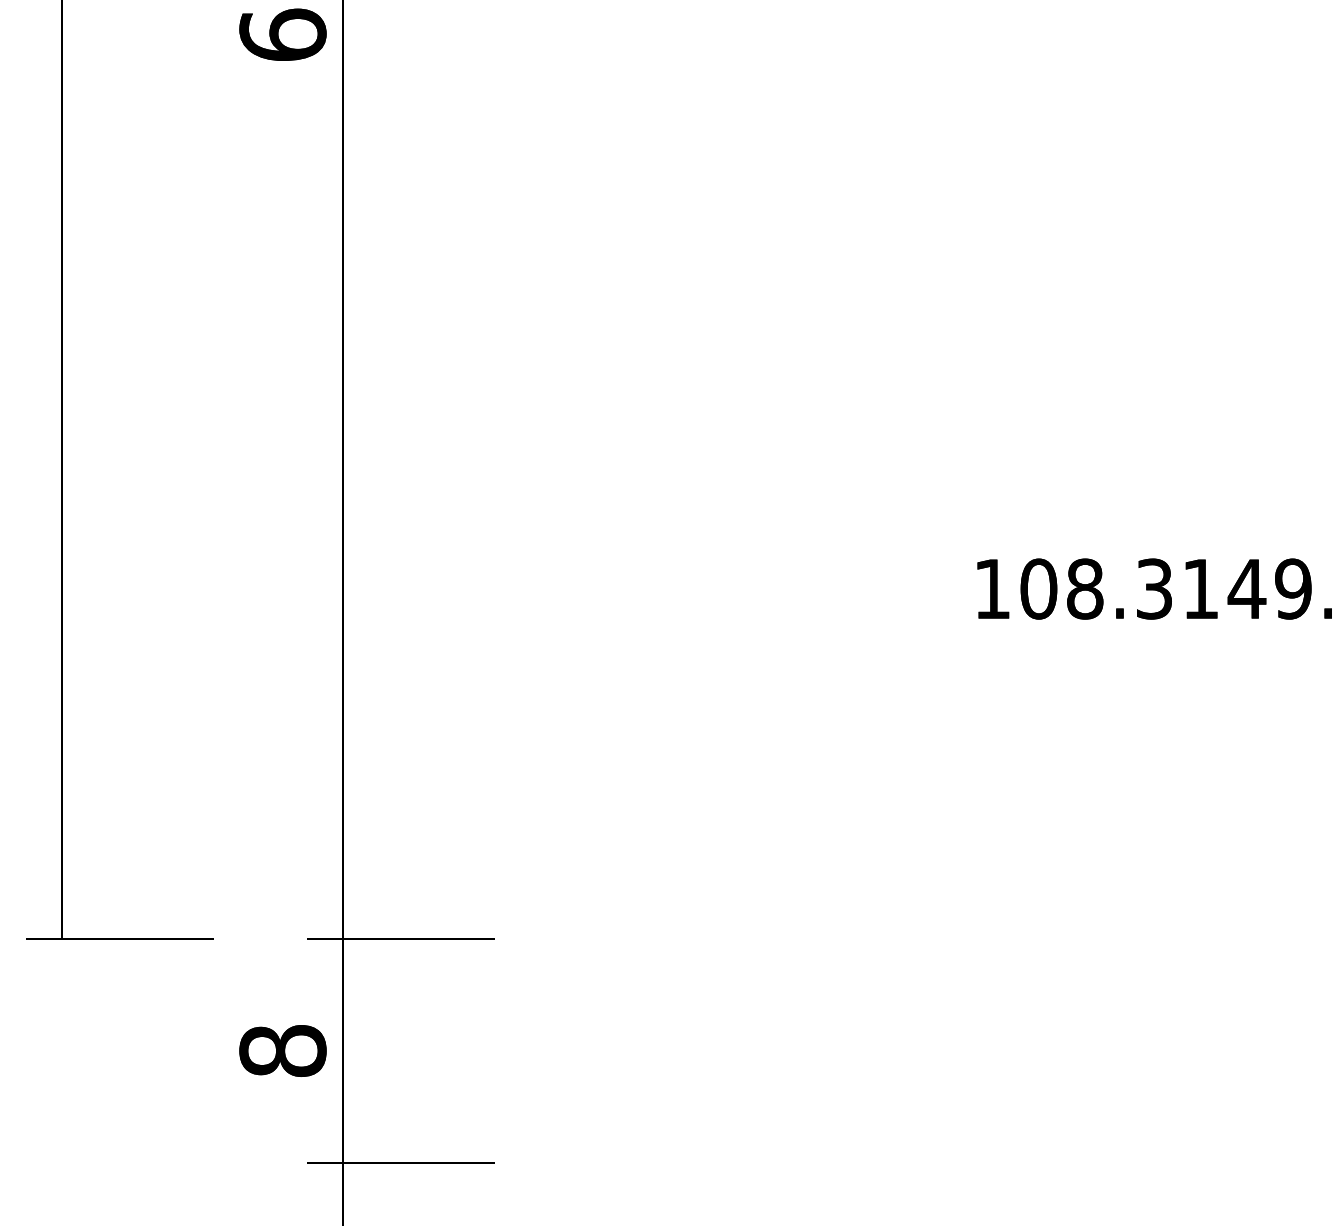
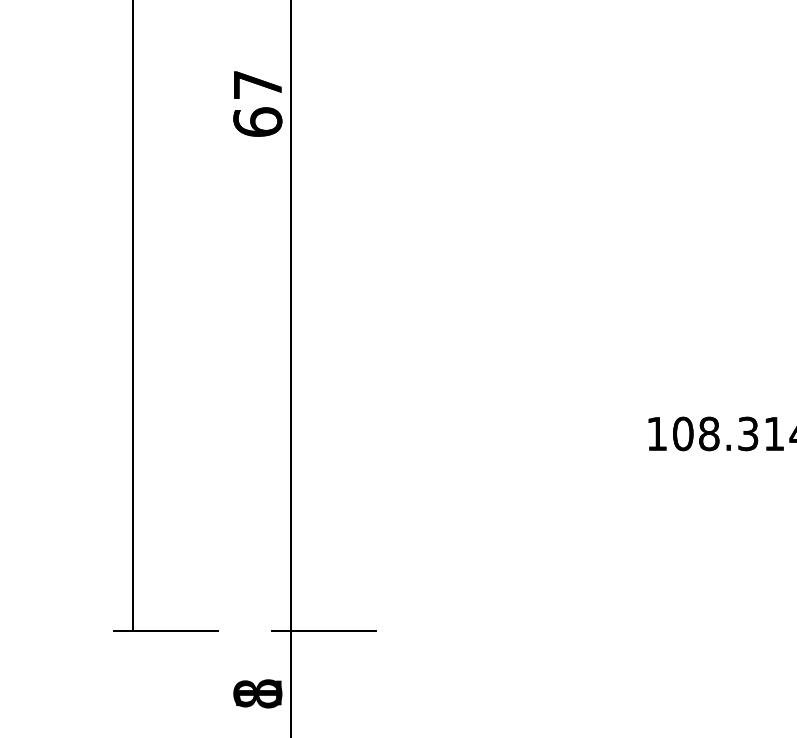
text: (282, 1050) -> (257, 693), 8 -> 1

